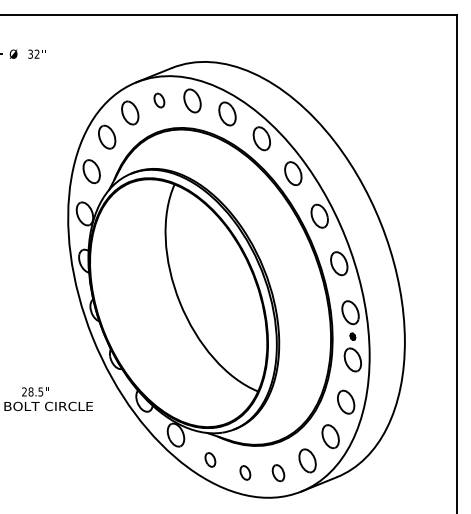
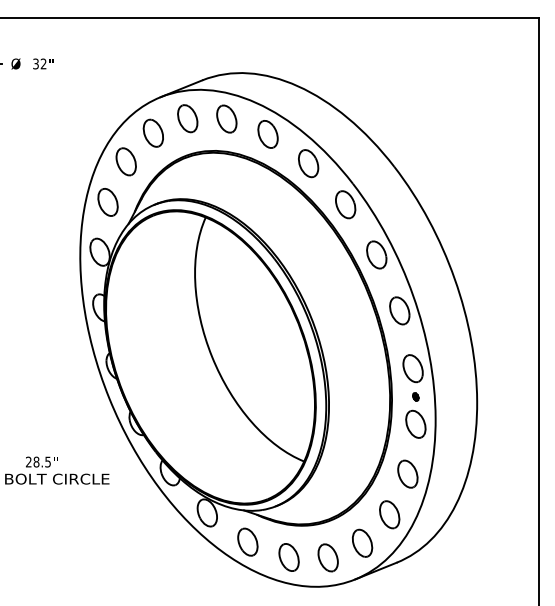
part: (159, 100) -> (187, 118), size x1.67
part: (210, 459) -> (248, 541), size x1.67
part: (245, 472) -> (289, 557), size x1.67
part: (278, 472) -> (328, 557), size x1.43

